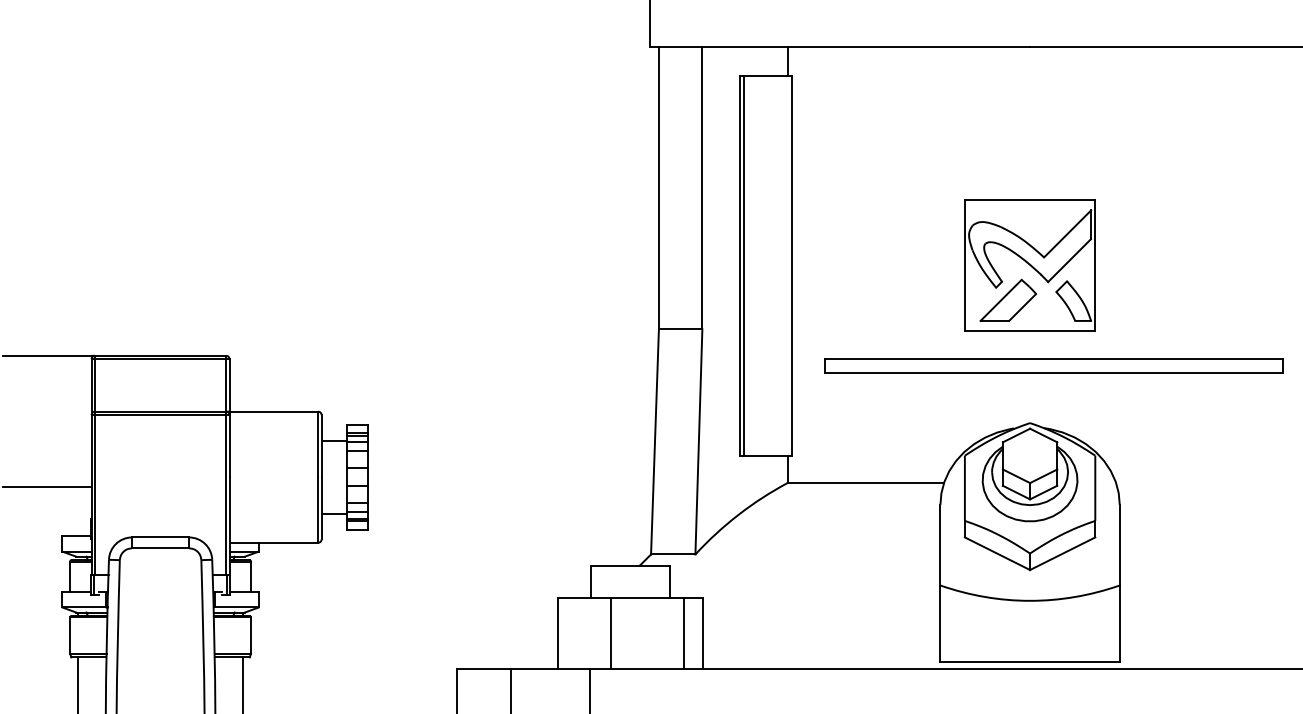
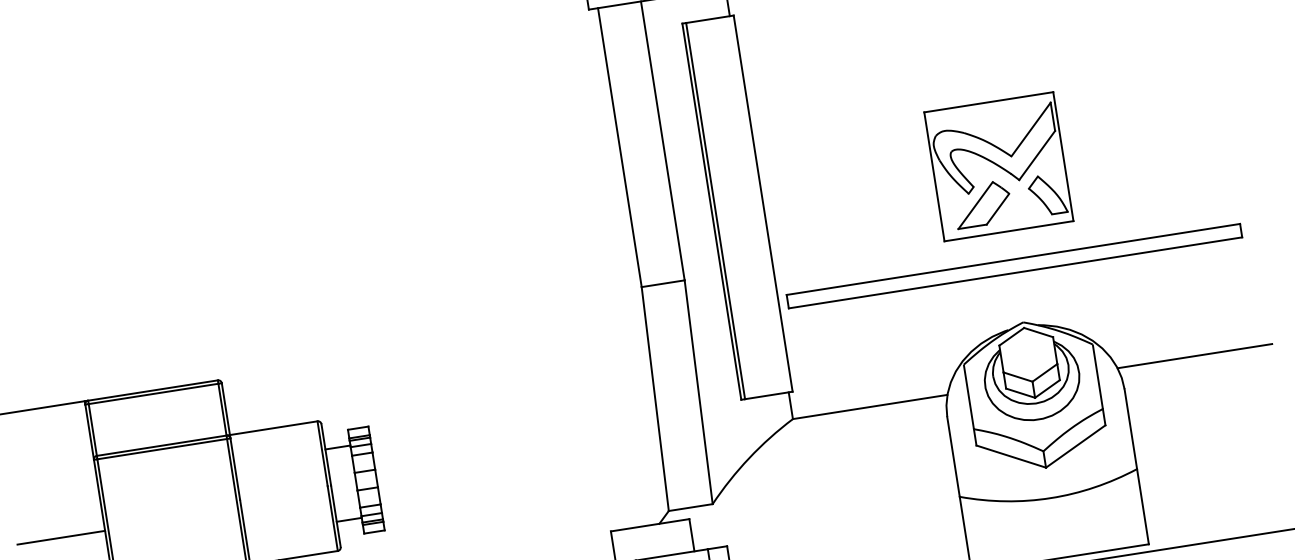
part: (1053, 365) -> (1013, 265), moved
line: (1194, 482) -> (1195, 355), added

